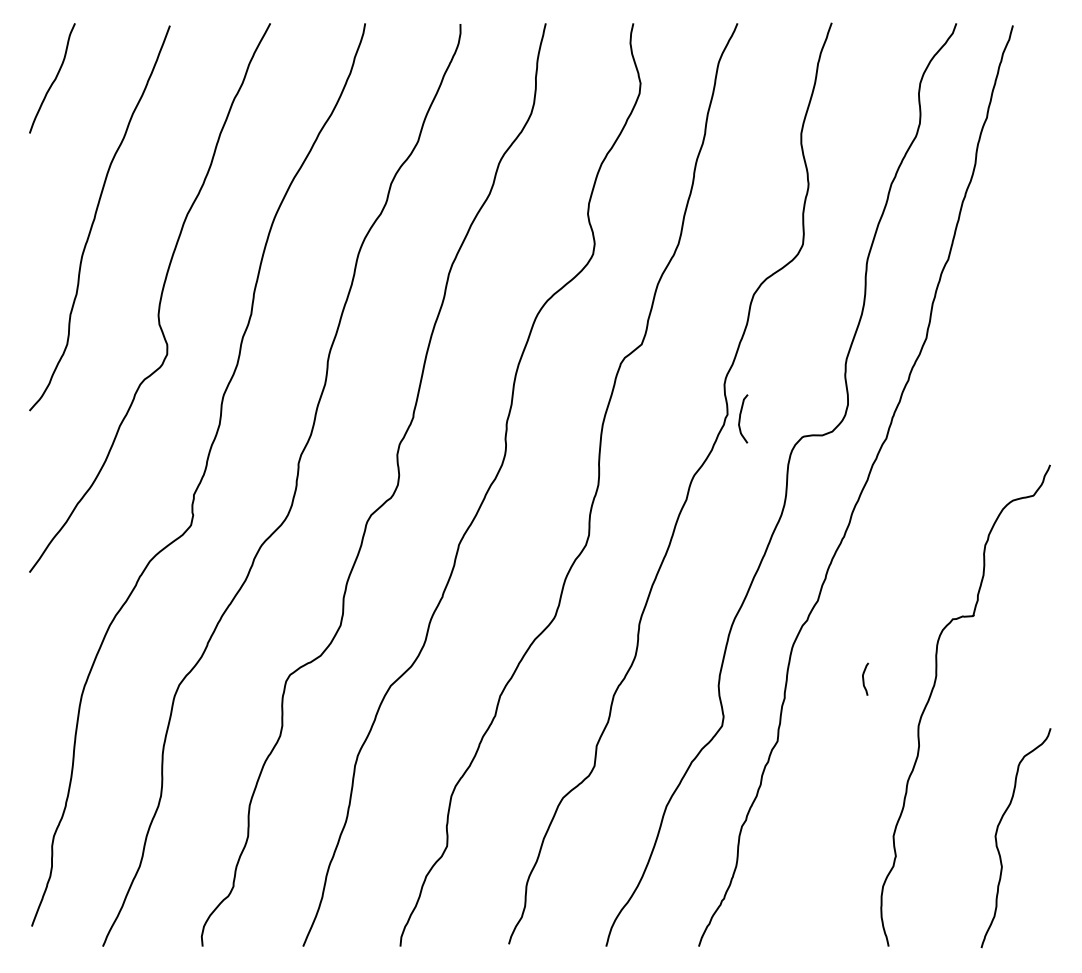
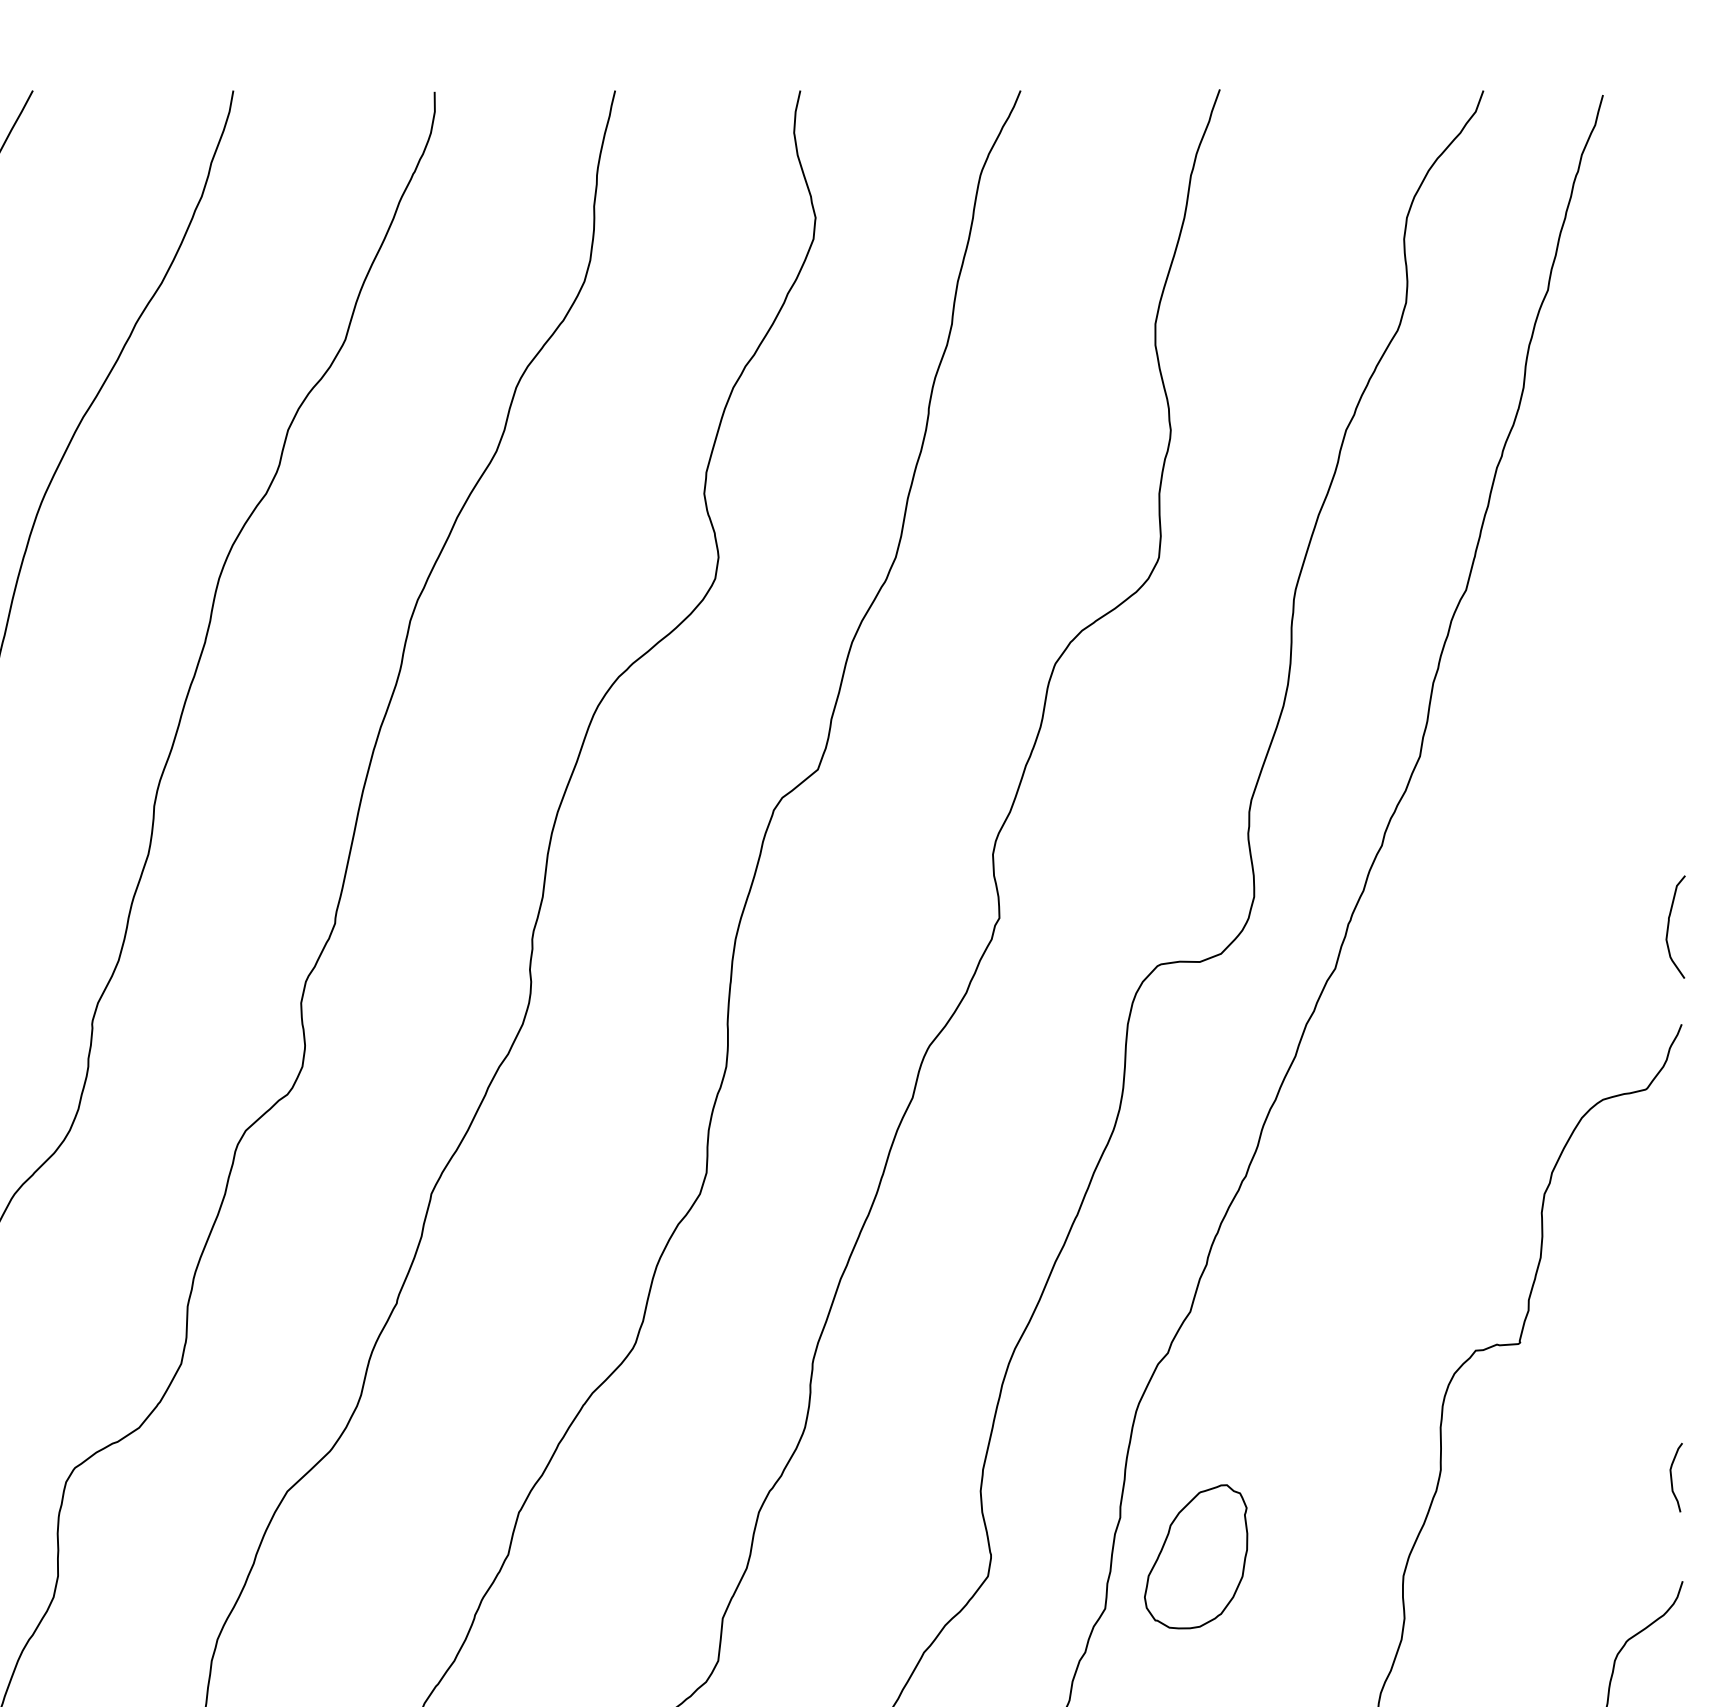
curve: (740, 418) -> (1669, 926), moved
curve: (864, 678) -> (1673, 1475), moved
part: (820, 716) -> (1195, 1556), added

